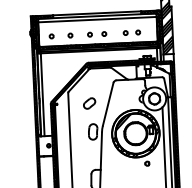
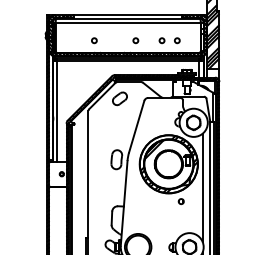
circle: (90, 34) -> (118, 40), removed
circle: (51, 36) -> (71, 40), removed
part: (89, 103) -> (119, 98), moved

